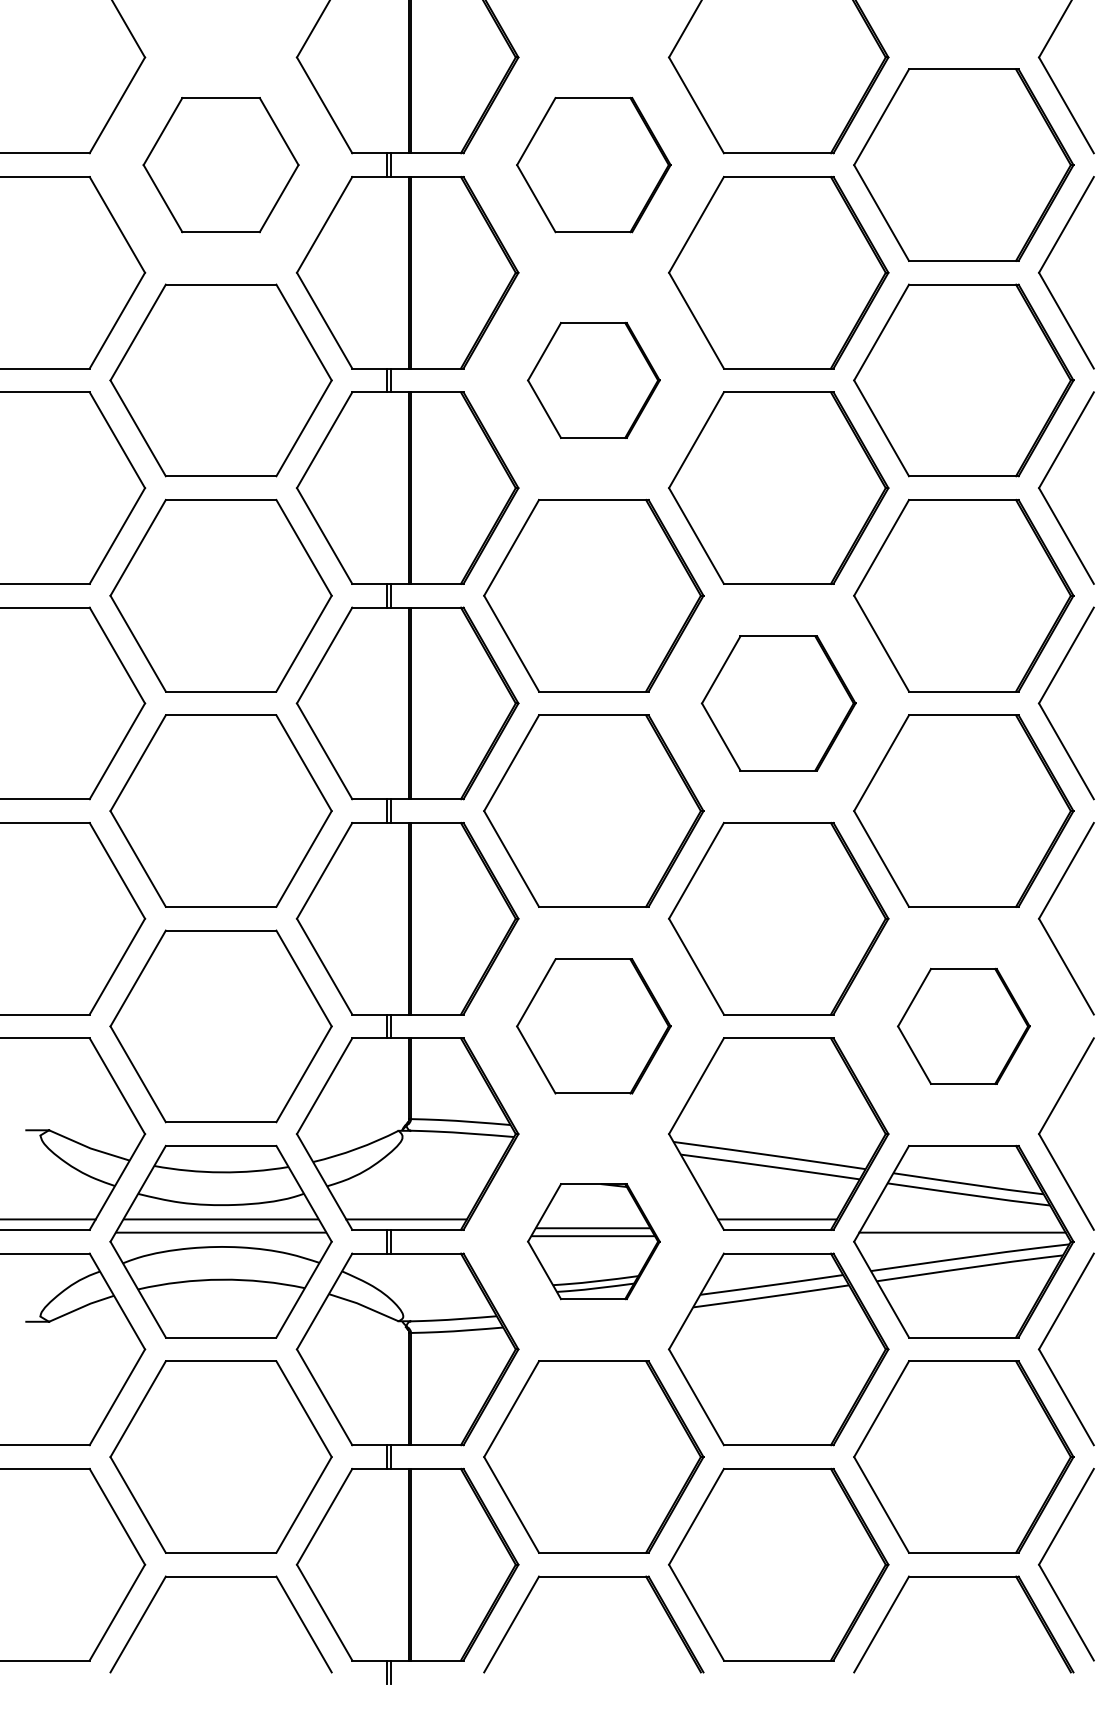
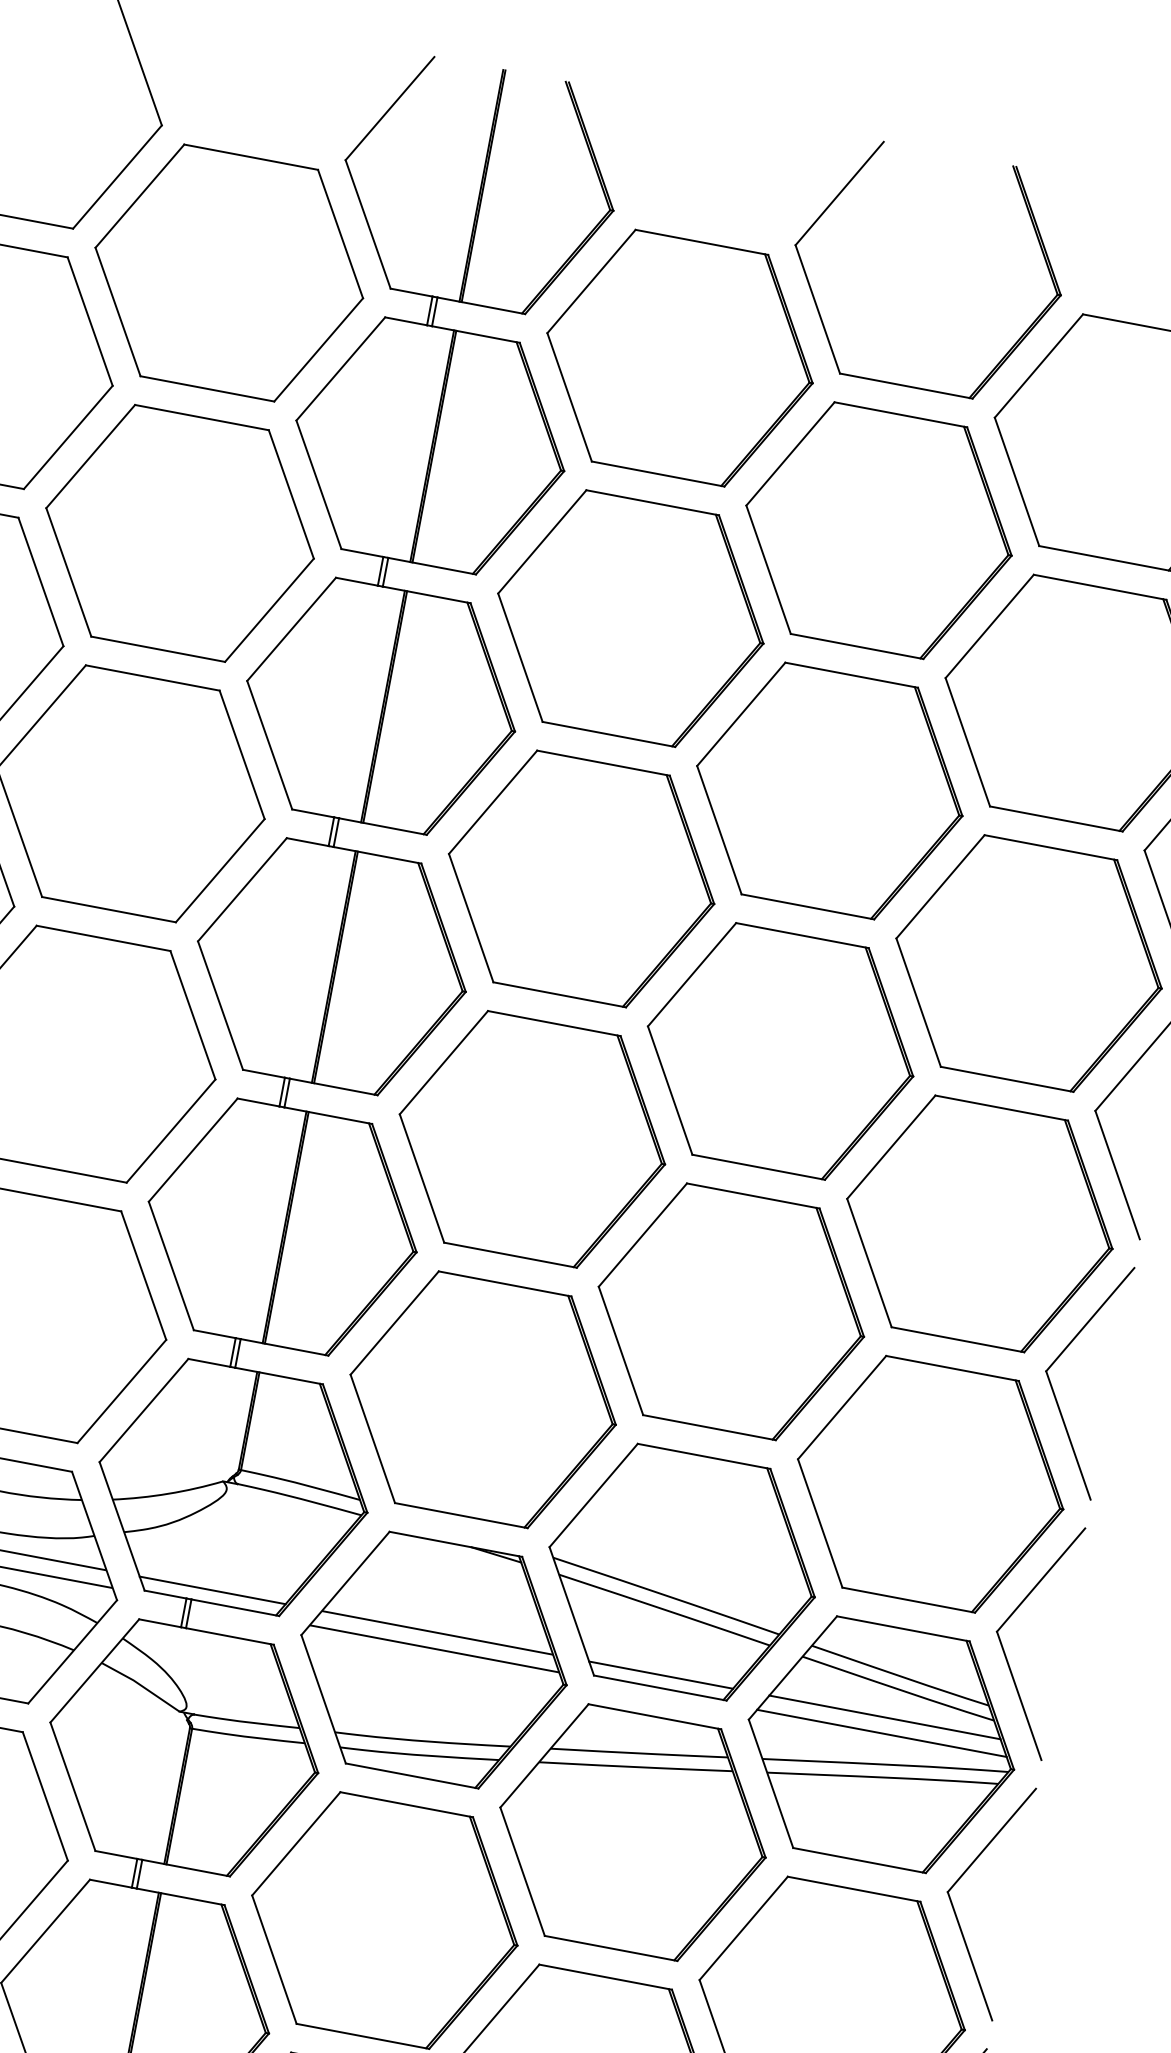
part: (220, 164) -> (228, 272), size x1.43
part: (593, 164) -> (679, 357), size x1.43
part: (593, 380) -> (630, 618), size x1.67
part: (778, 703) -> (780, 1051), size x1.43
part: (593, 1026) -> (482, 1399), size x1.43
part: (963, 1026) -> (930, 1484), size x1.67
line: (962, 1219) -> (884, 1717), added
part: (593, 1241) -> (433, 1659), size x1.67

